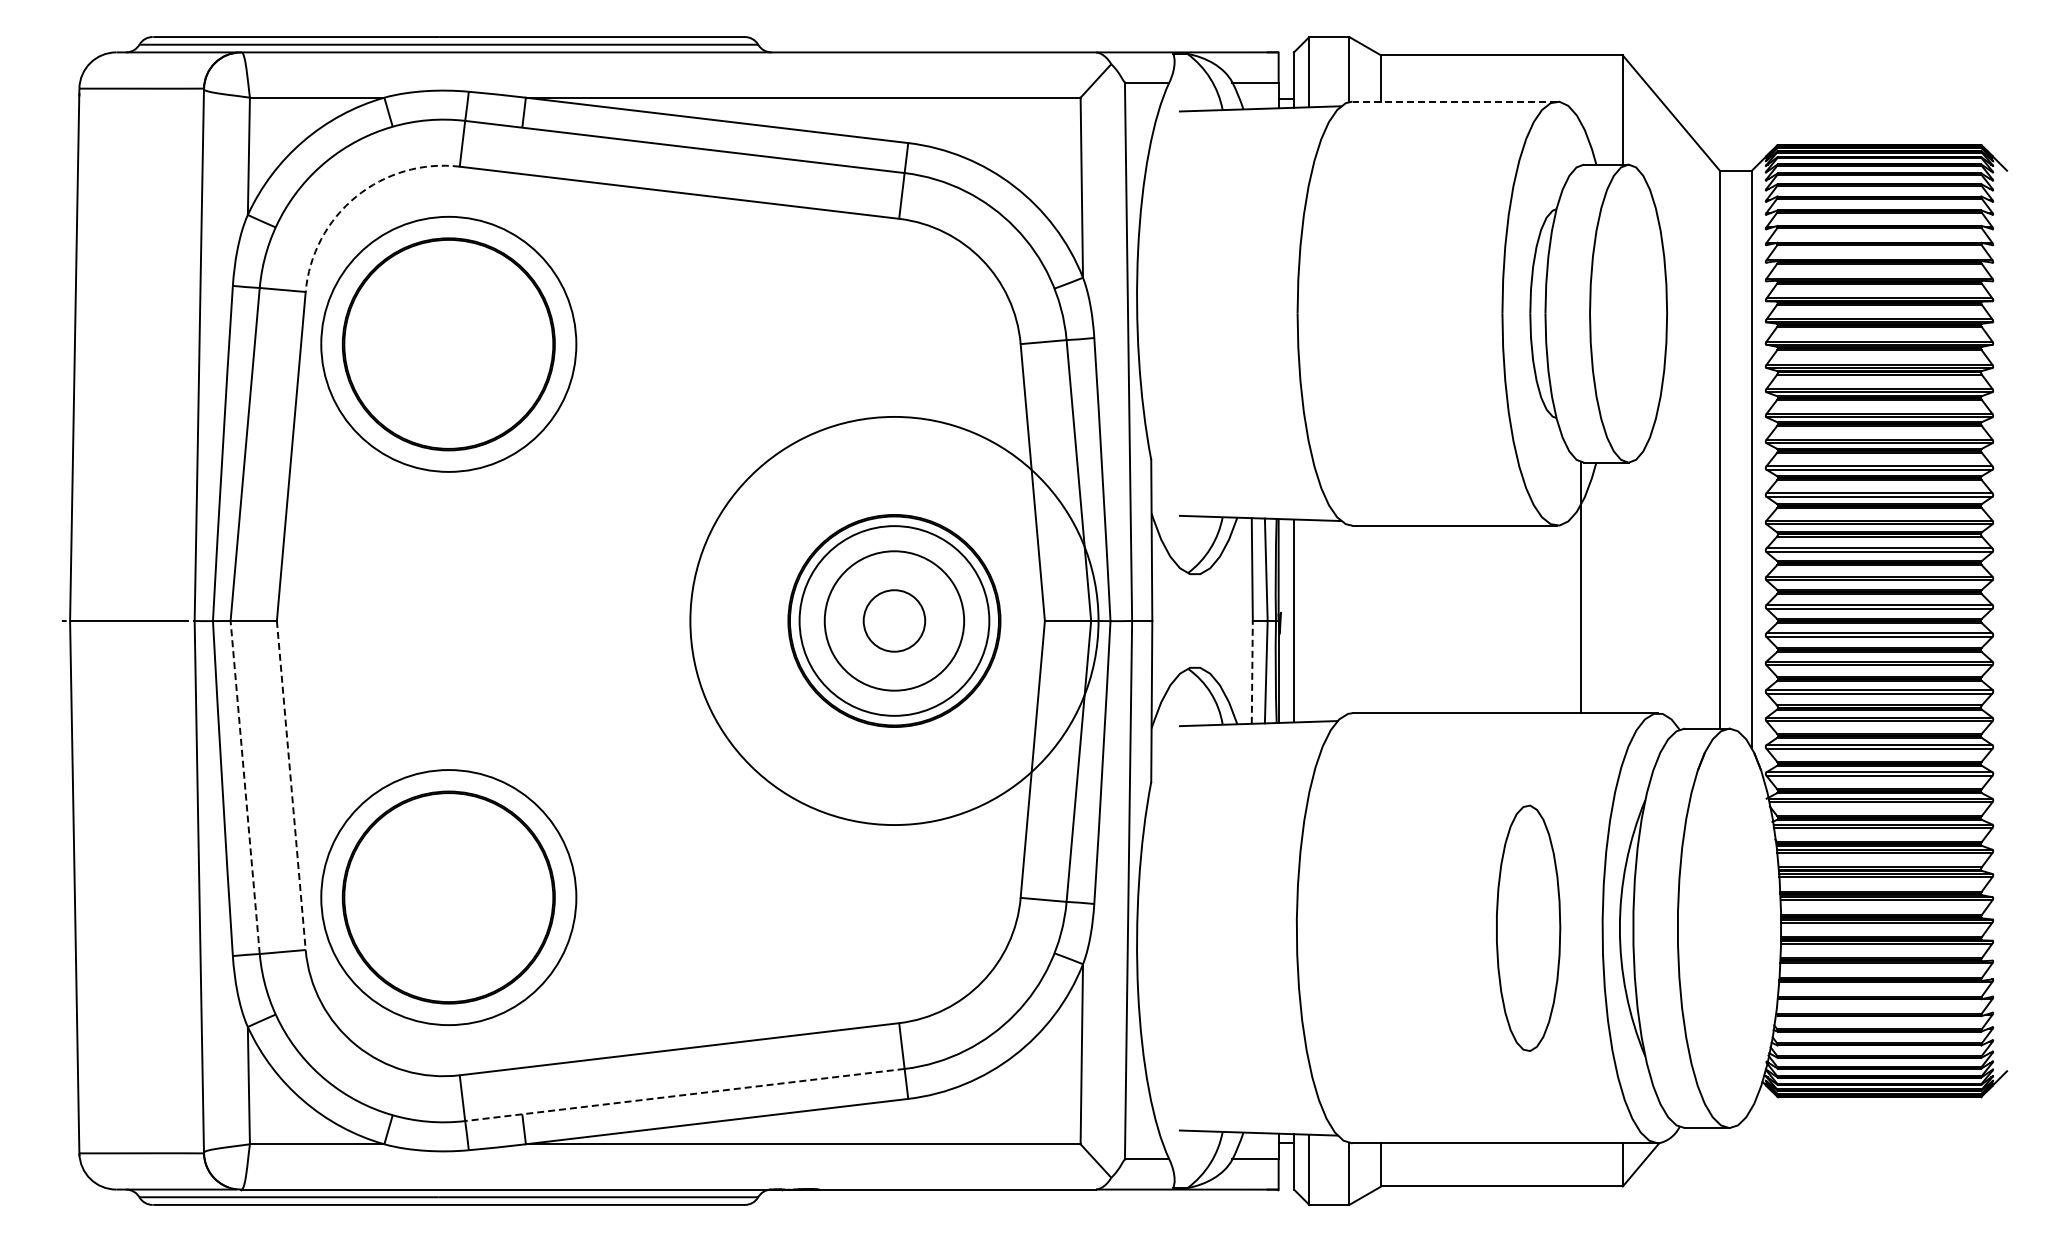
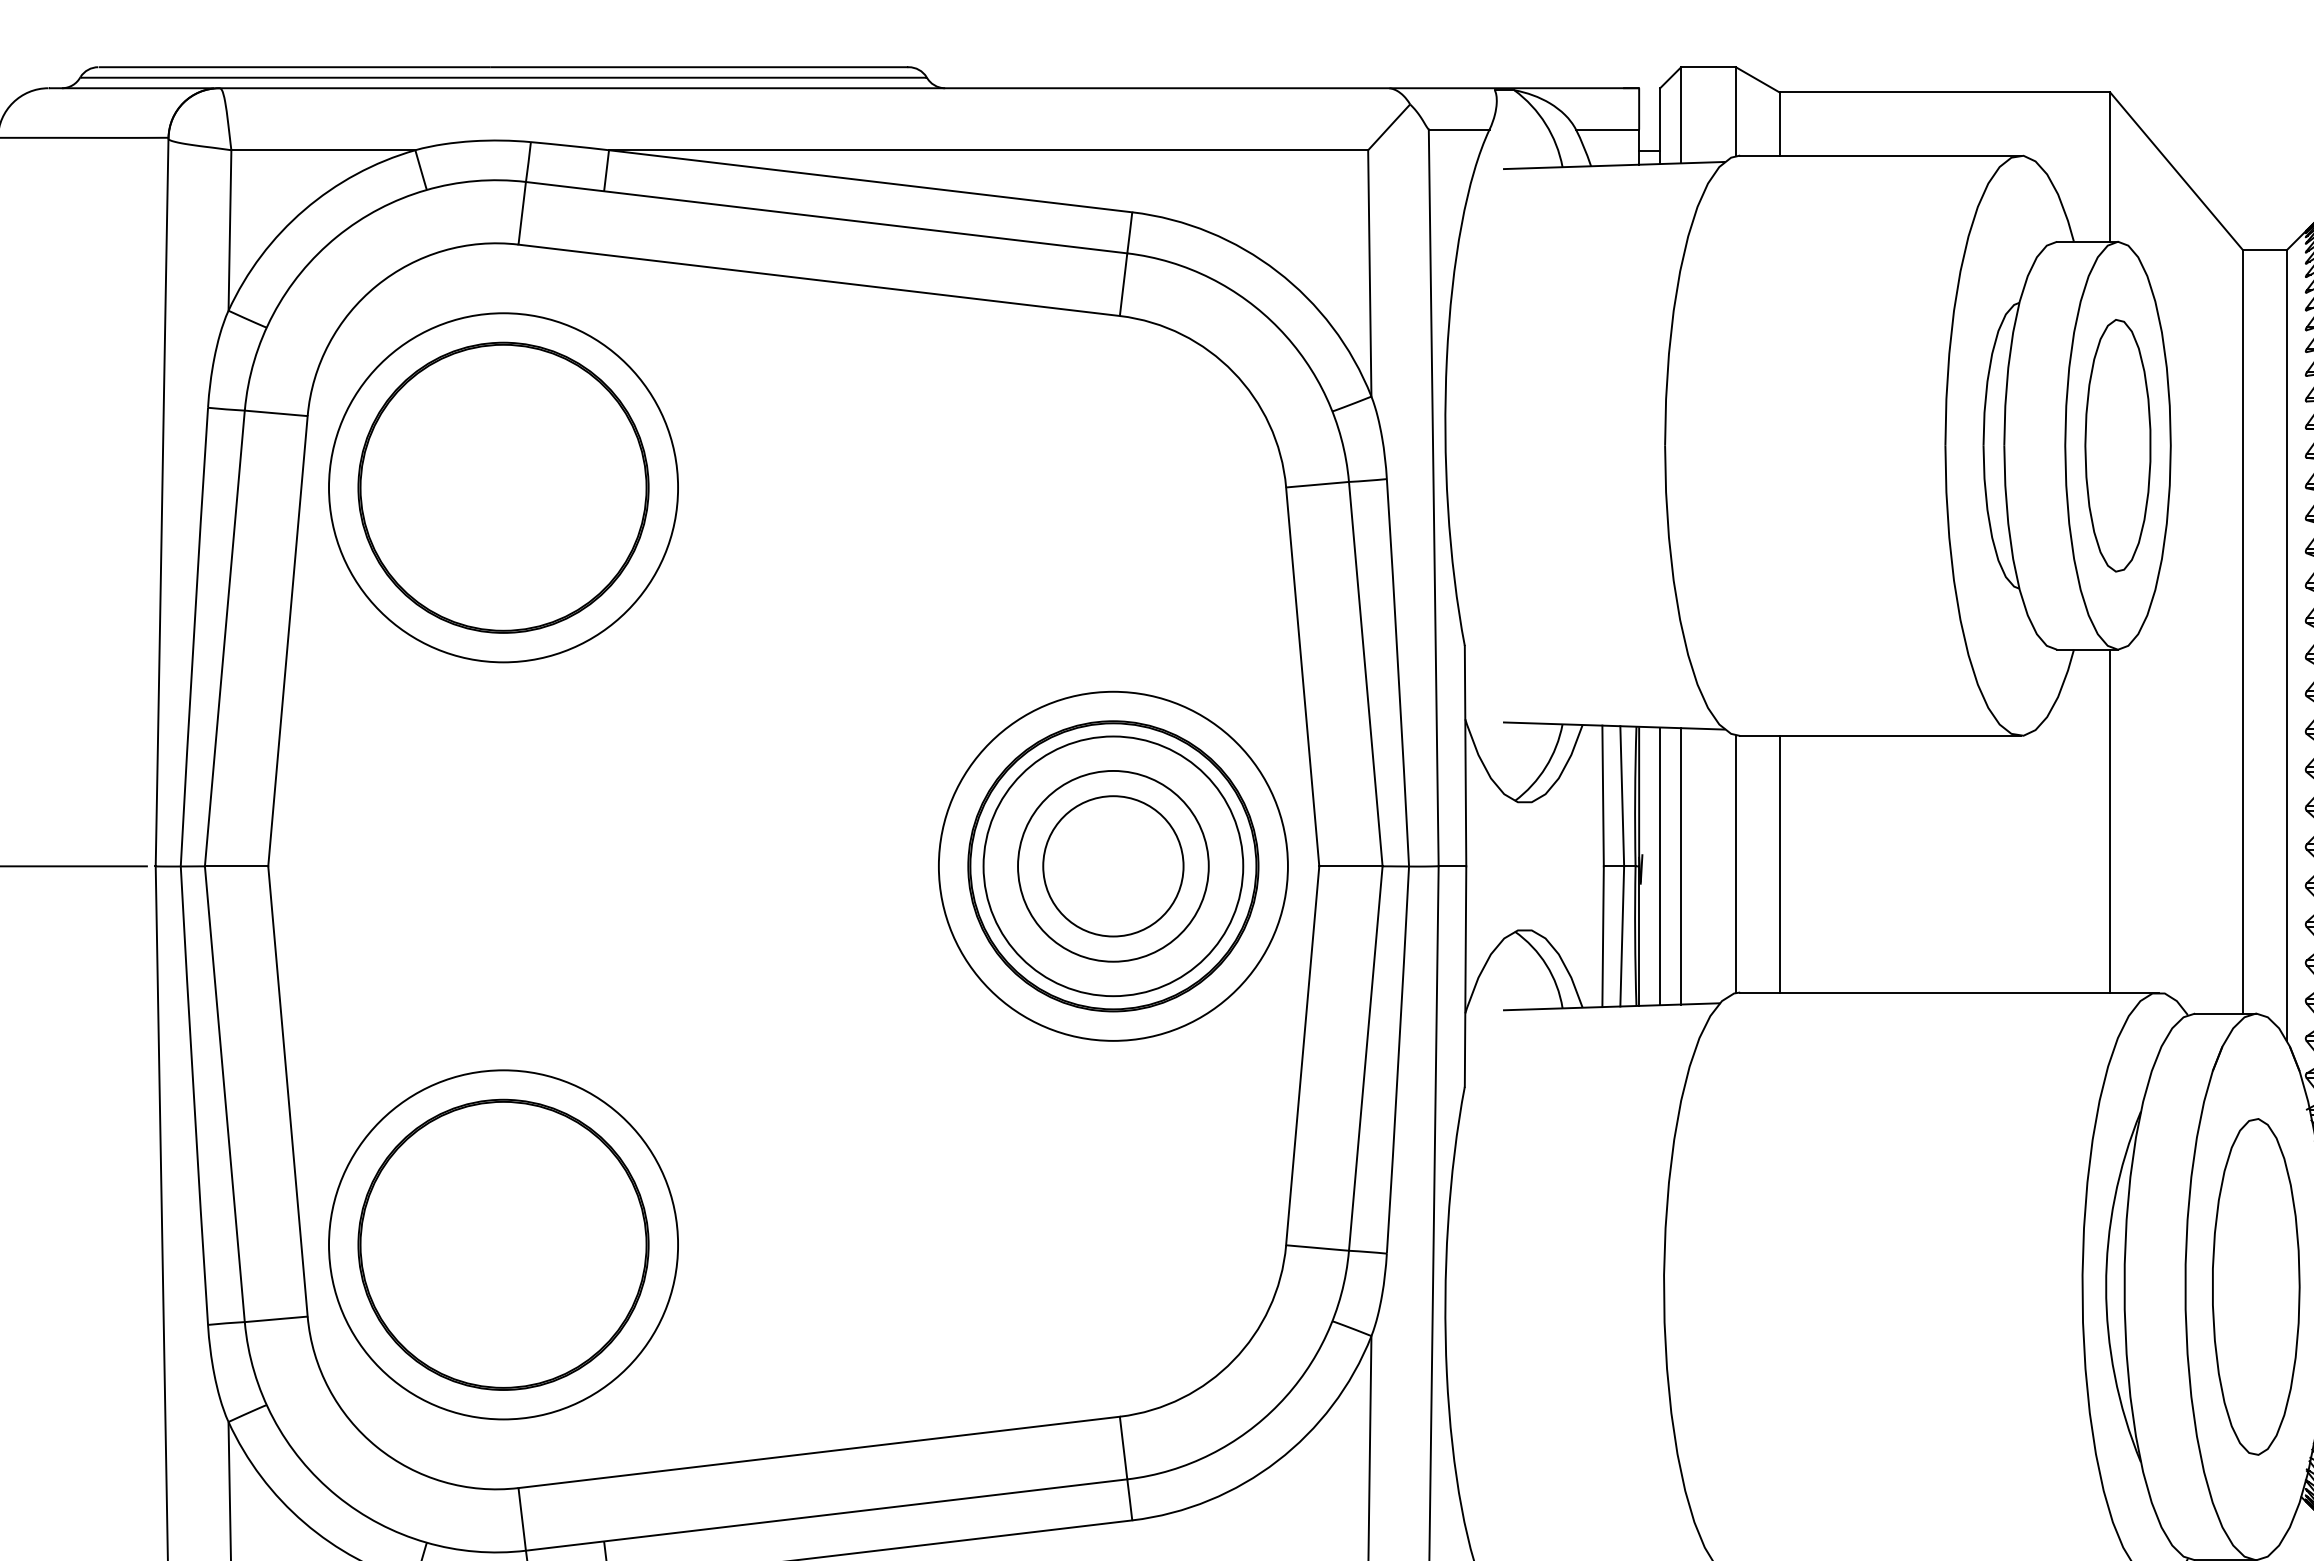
line: (1454, 101) -> (1879, 155), dashed -> solid
arc: (356, 196) -> (377, 285), dashed -> solid
part: (1628, 313) -> (2117, 445), added
line: (1580, 587) -> (2109, 820), moved
line: (1349, 619) -> (1736, 864), added
line: (1381, 619) -> (1779, 864), added
circle: (894, 620) -> (1113, 865), size x0.62
circle: (894, 620) -> (1113, 865), size x1.67
line: (1309, 620) -> (1681, 865), added
line: (1252, 671) -> (1603, 935), dashed -> solid
line: (291, 785) -> (288, 1091), dashed -> solid
line: (245, 787) -> (225, 1094), dashed -> solid
part: (1528, 927) -> (2256, 1285), moved
line: (684, 1095) -> (826, 1515), dashed -> solid

